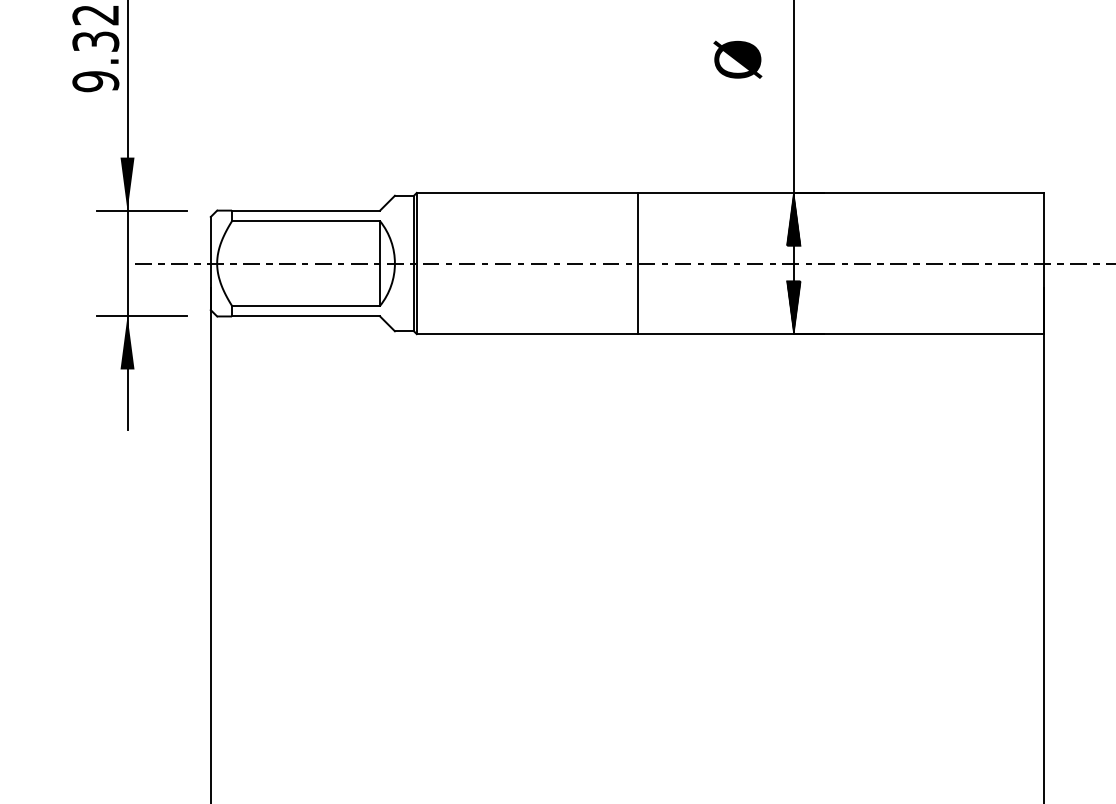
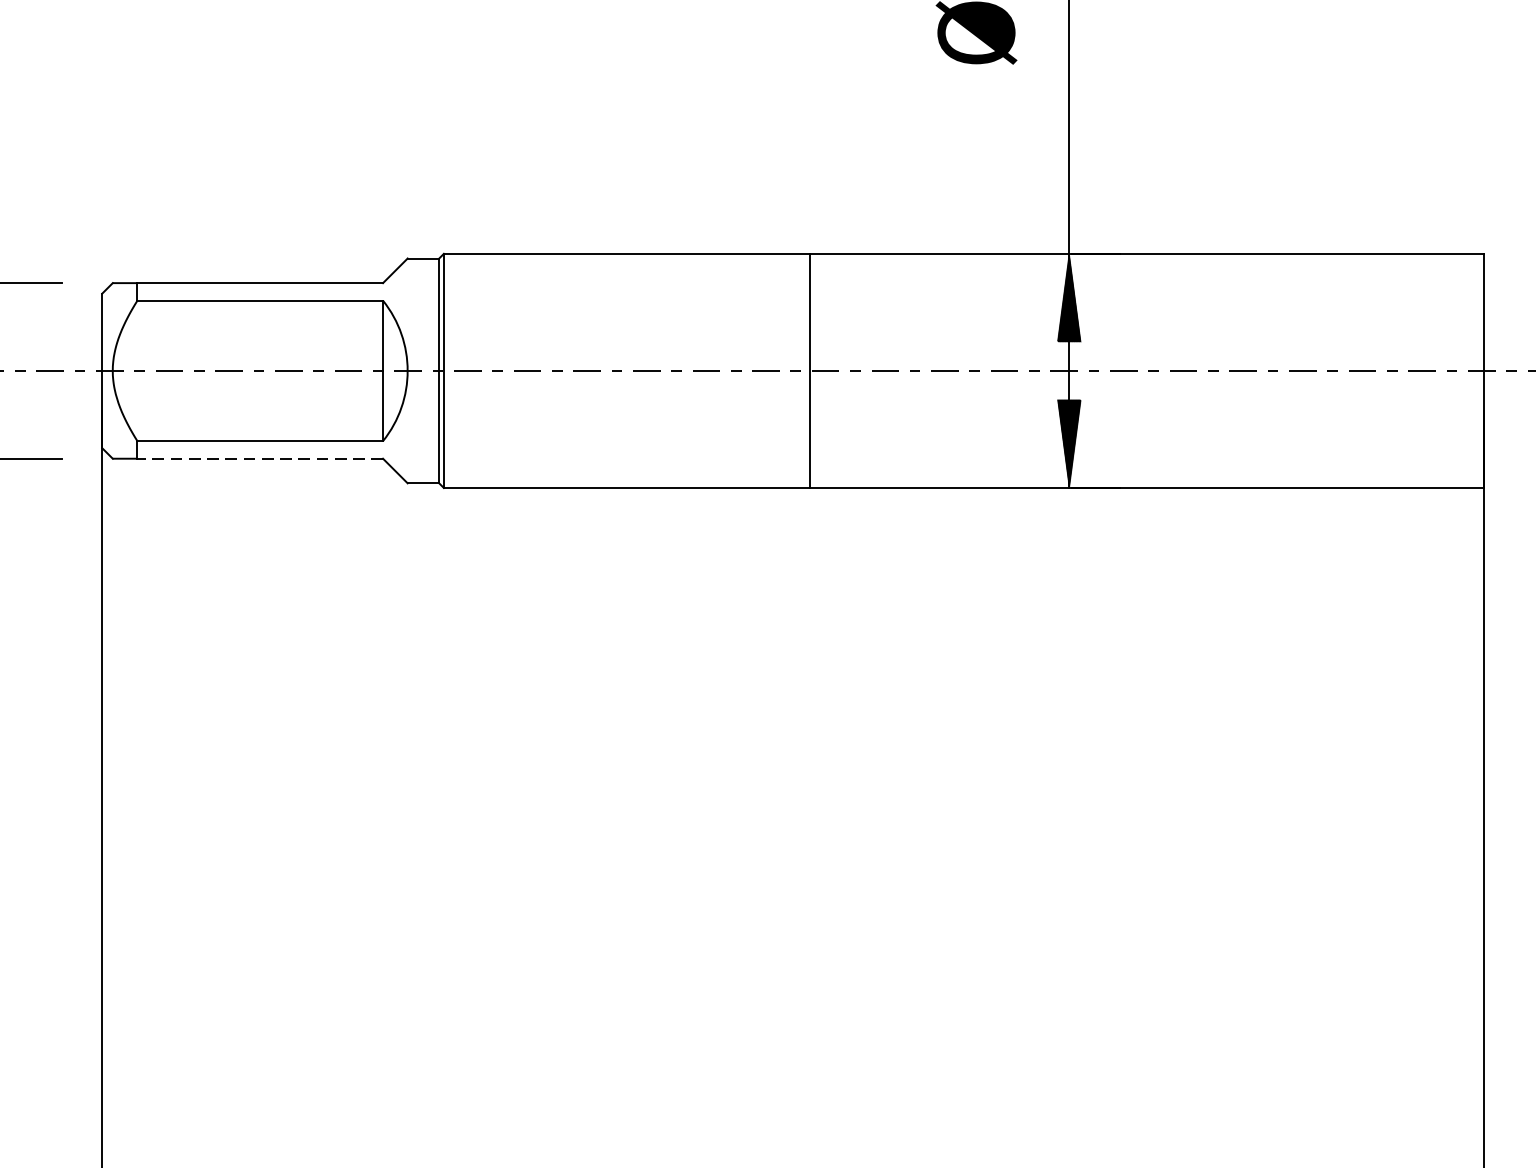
line: (305, 316) -> (259, 458), solid -> dashed

